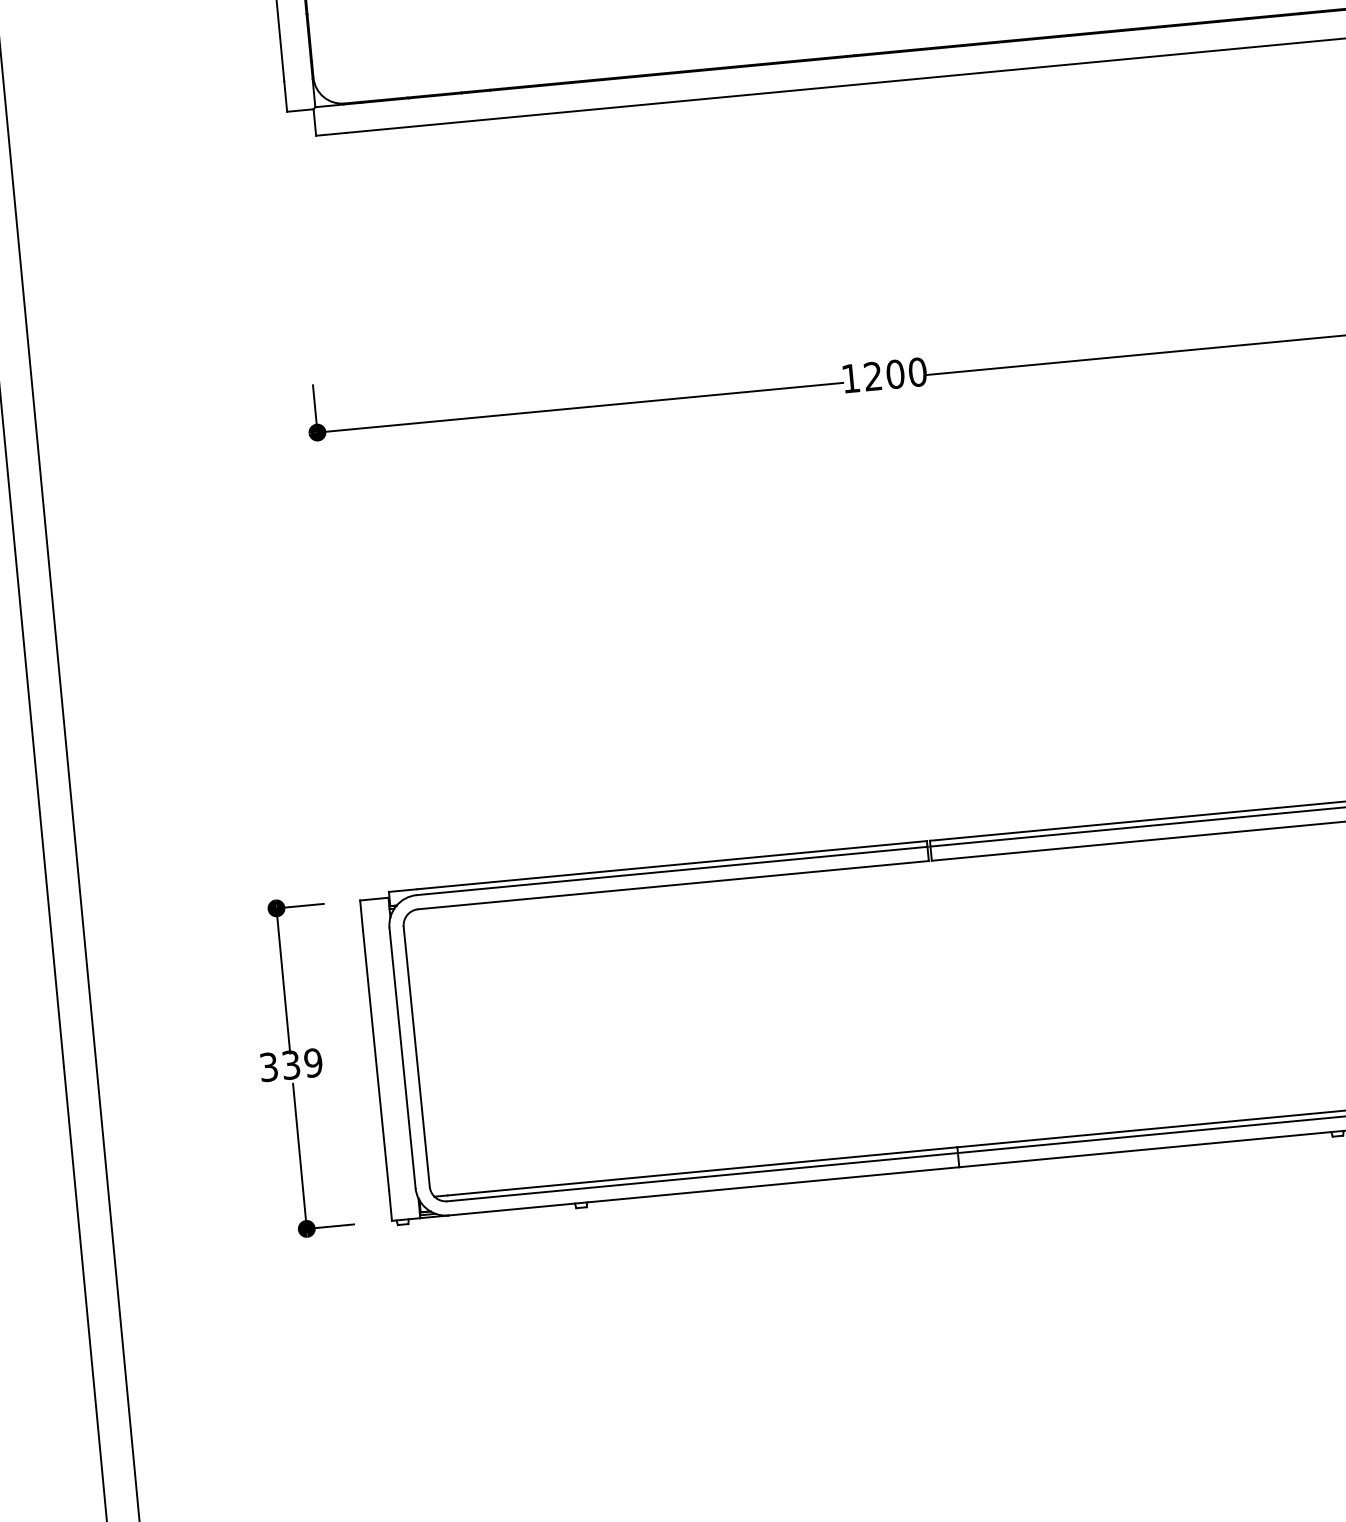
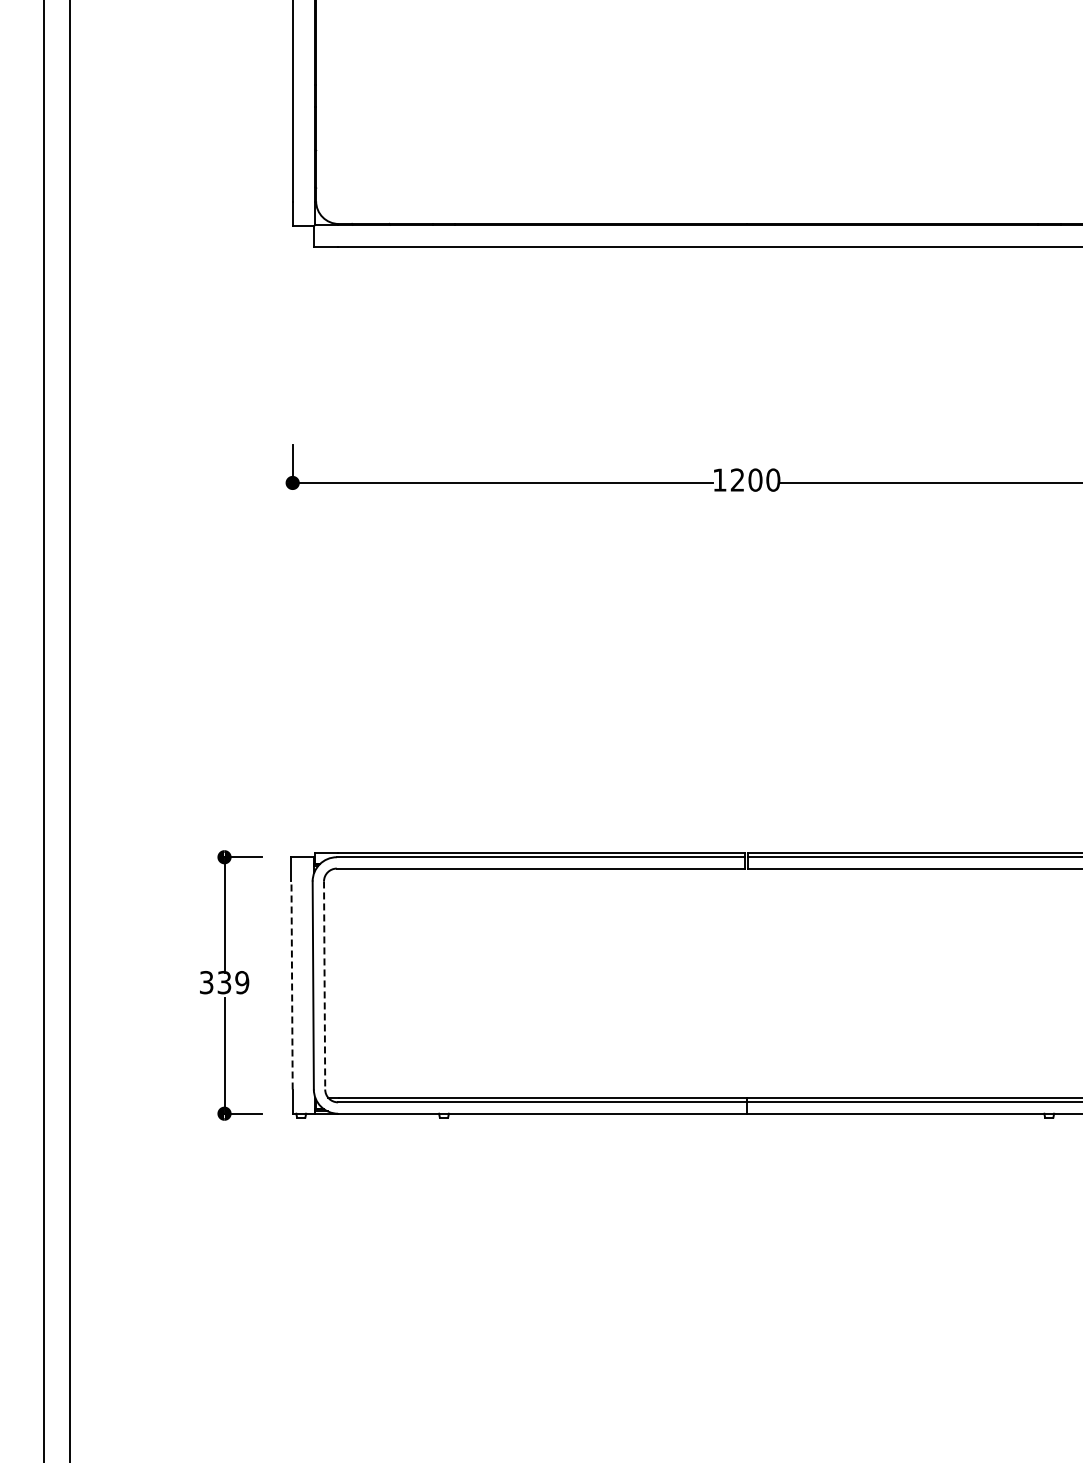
line: (416, 1056) -> (324, 985), solid -> dashed
line: (376, 1059) -> (292, 984), solid -> dashed

